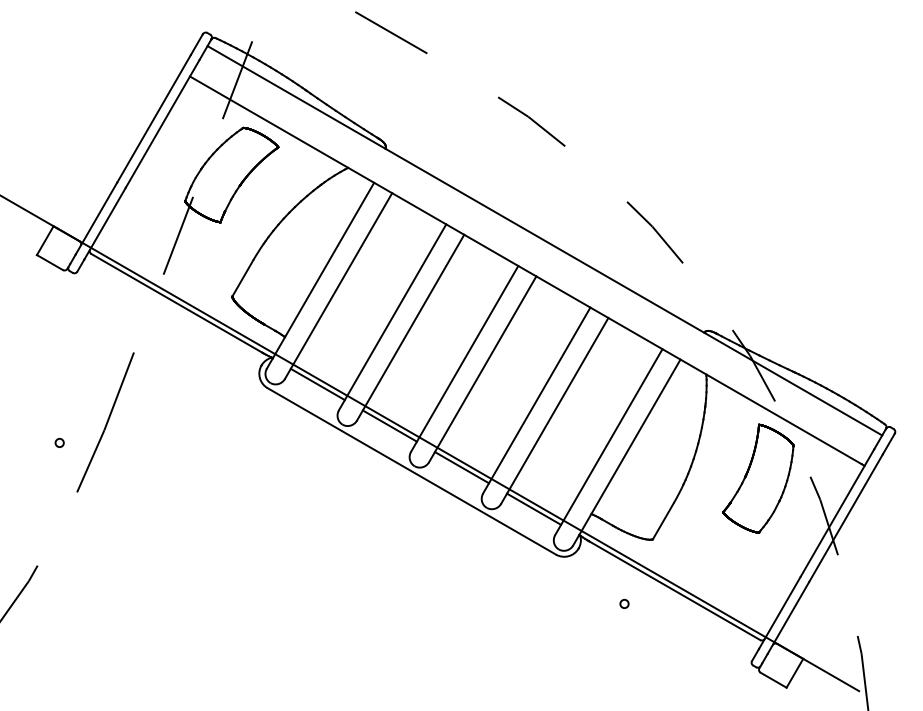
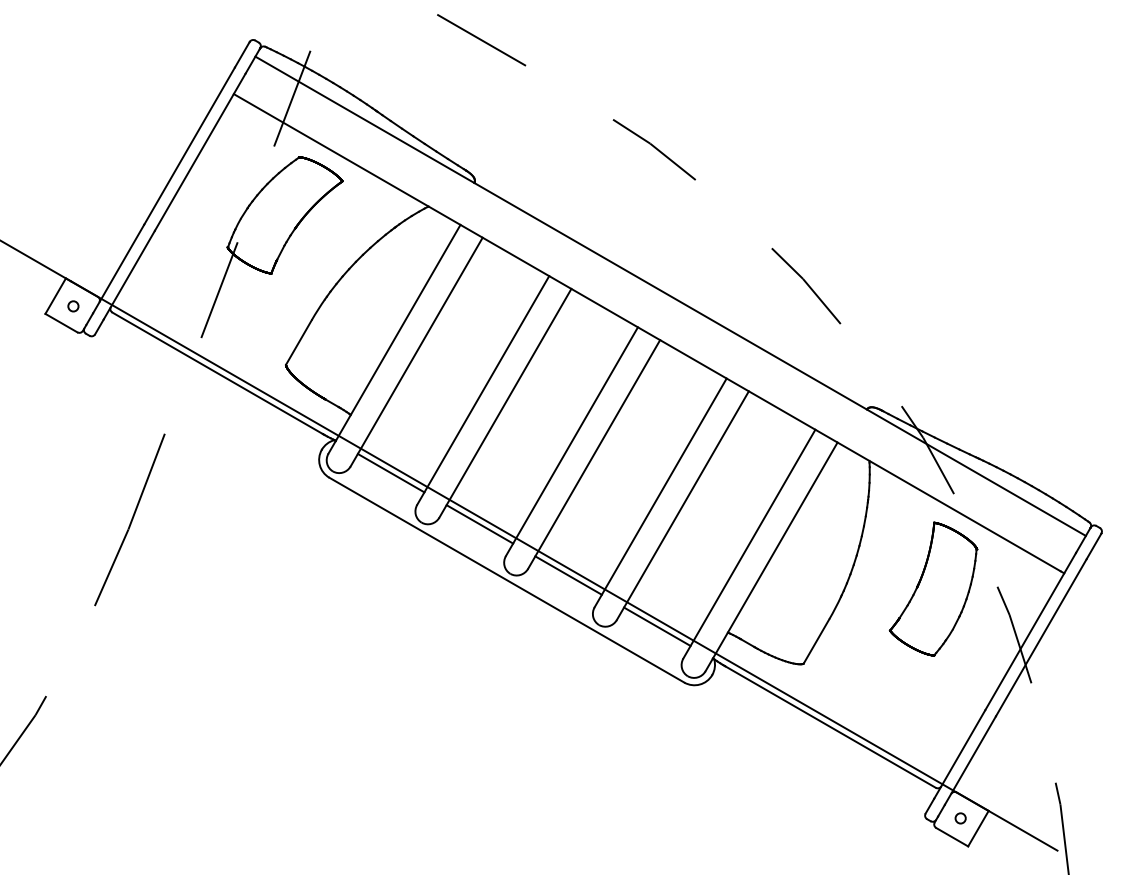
circle: (59, 442) -> (73, 305), moved
circle: (624, 603) -> (960, 817), moved

